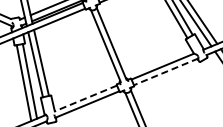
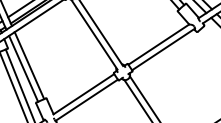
line: (166, 71) -> (163, 49), dashed -> solid
line: (85, 98) -> (83, 94), dashed -> solid

